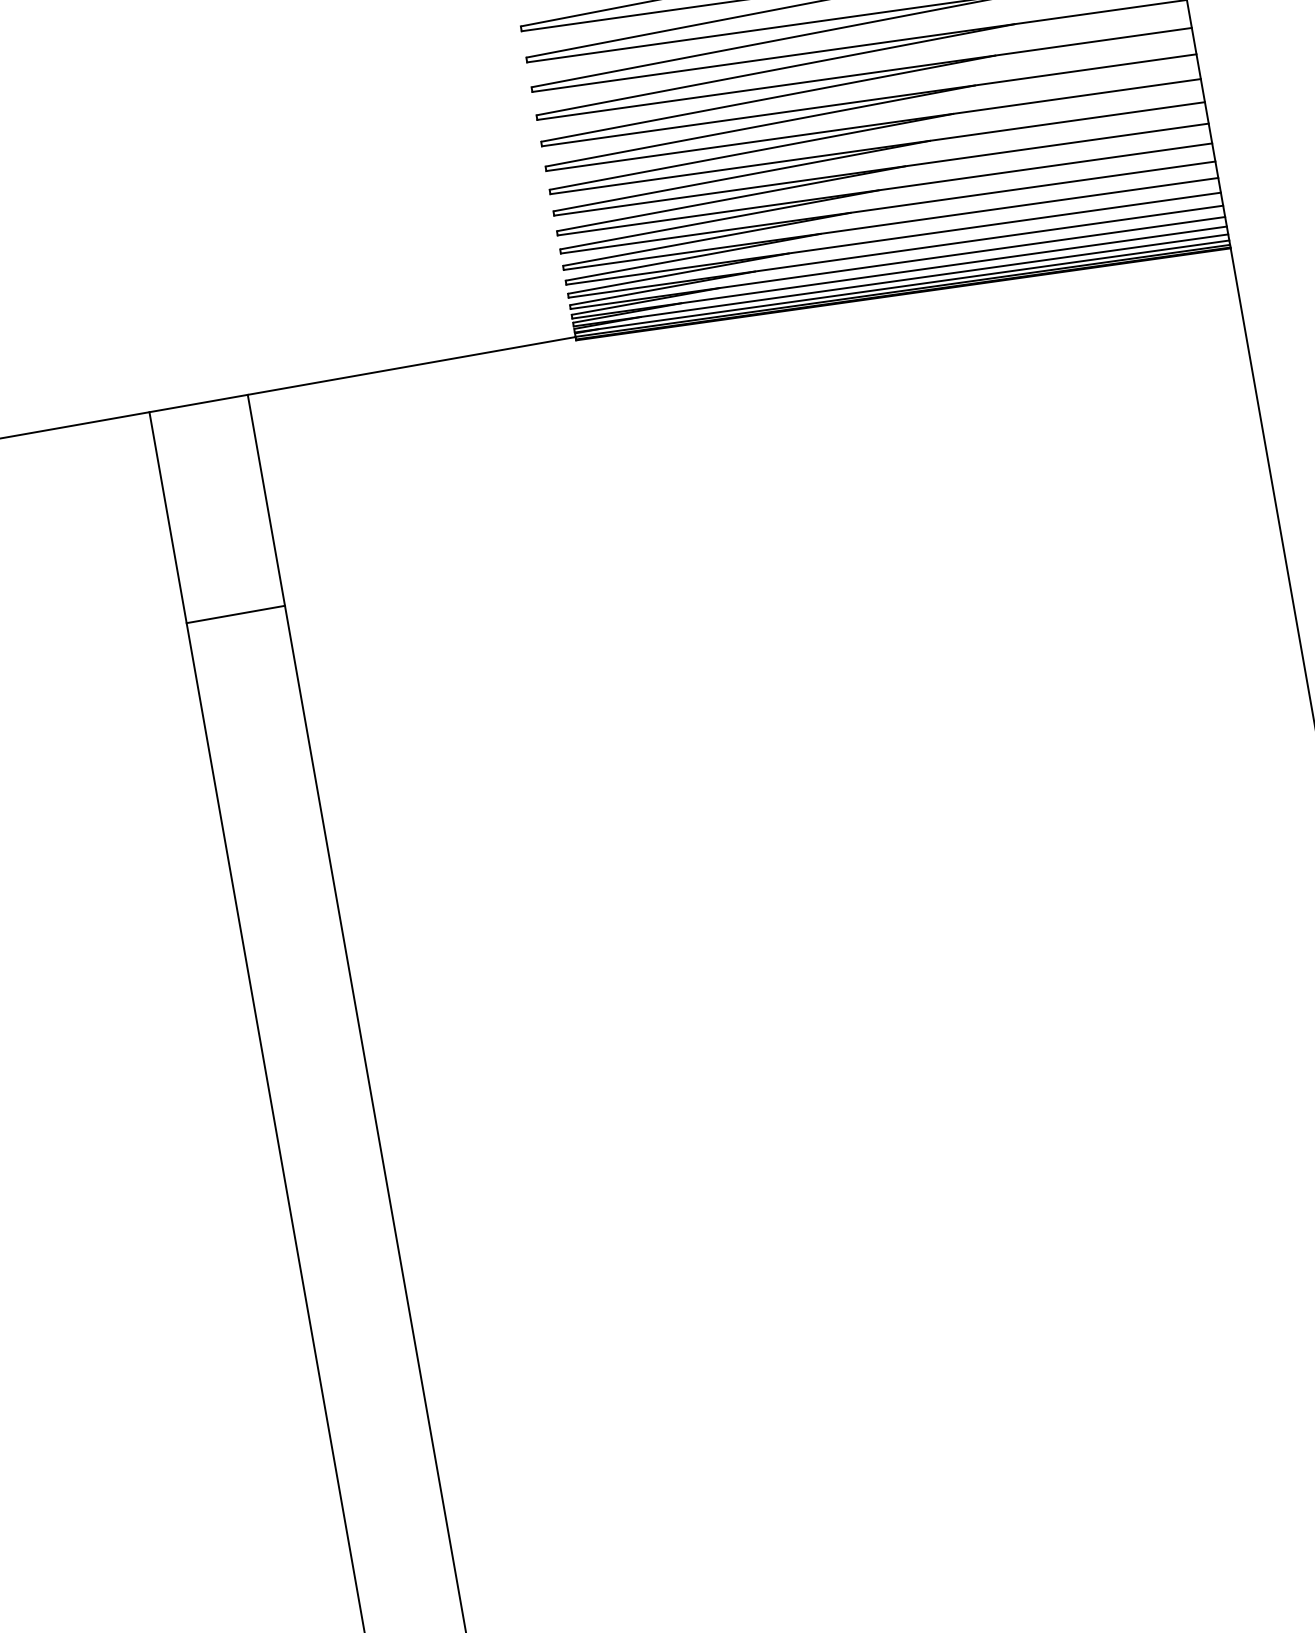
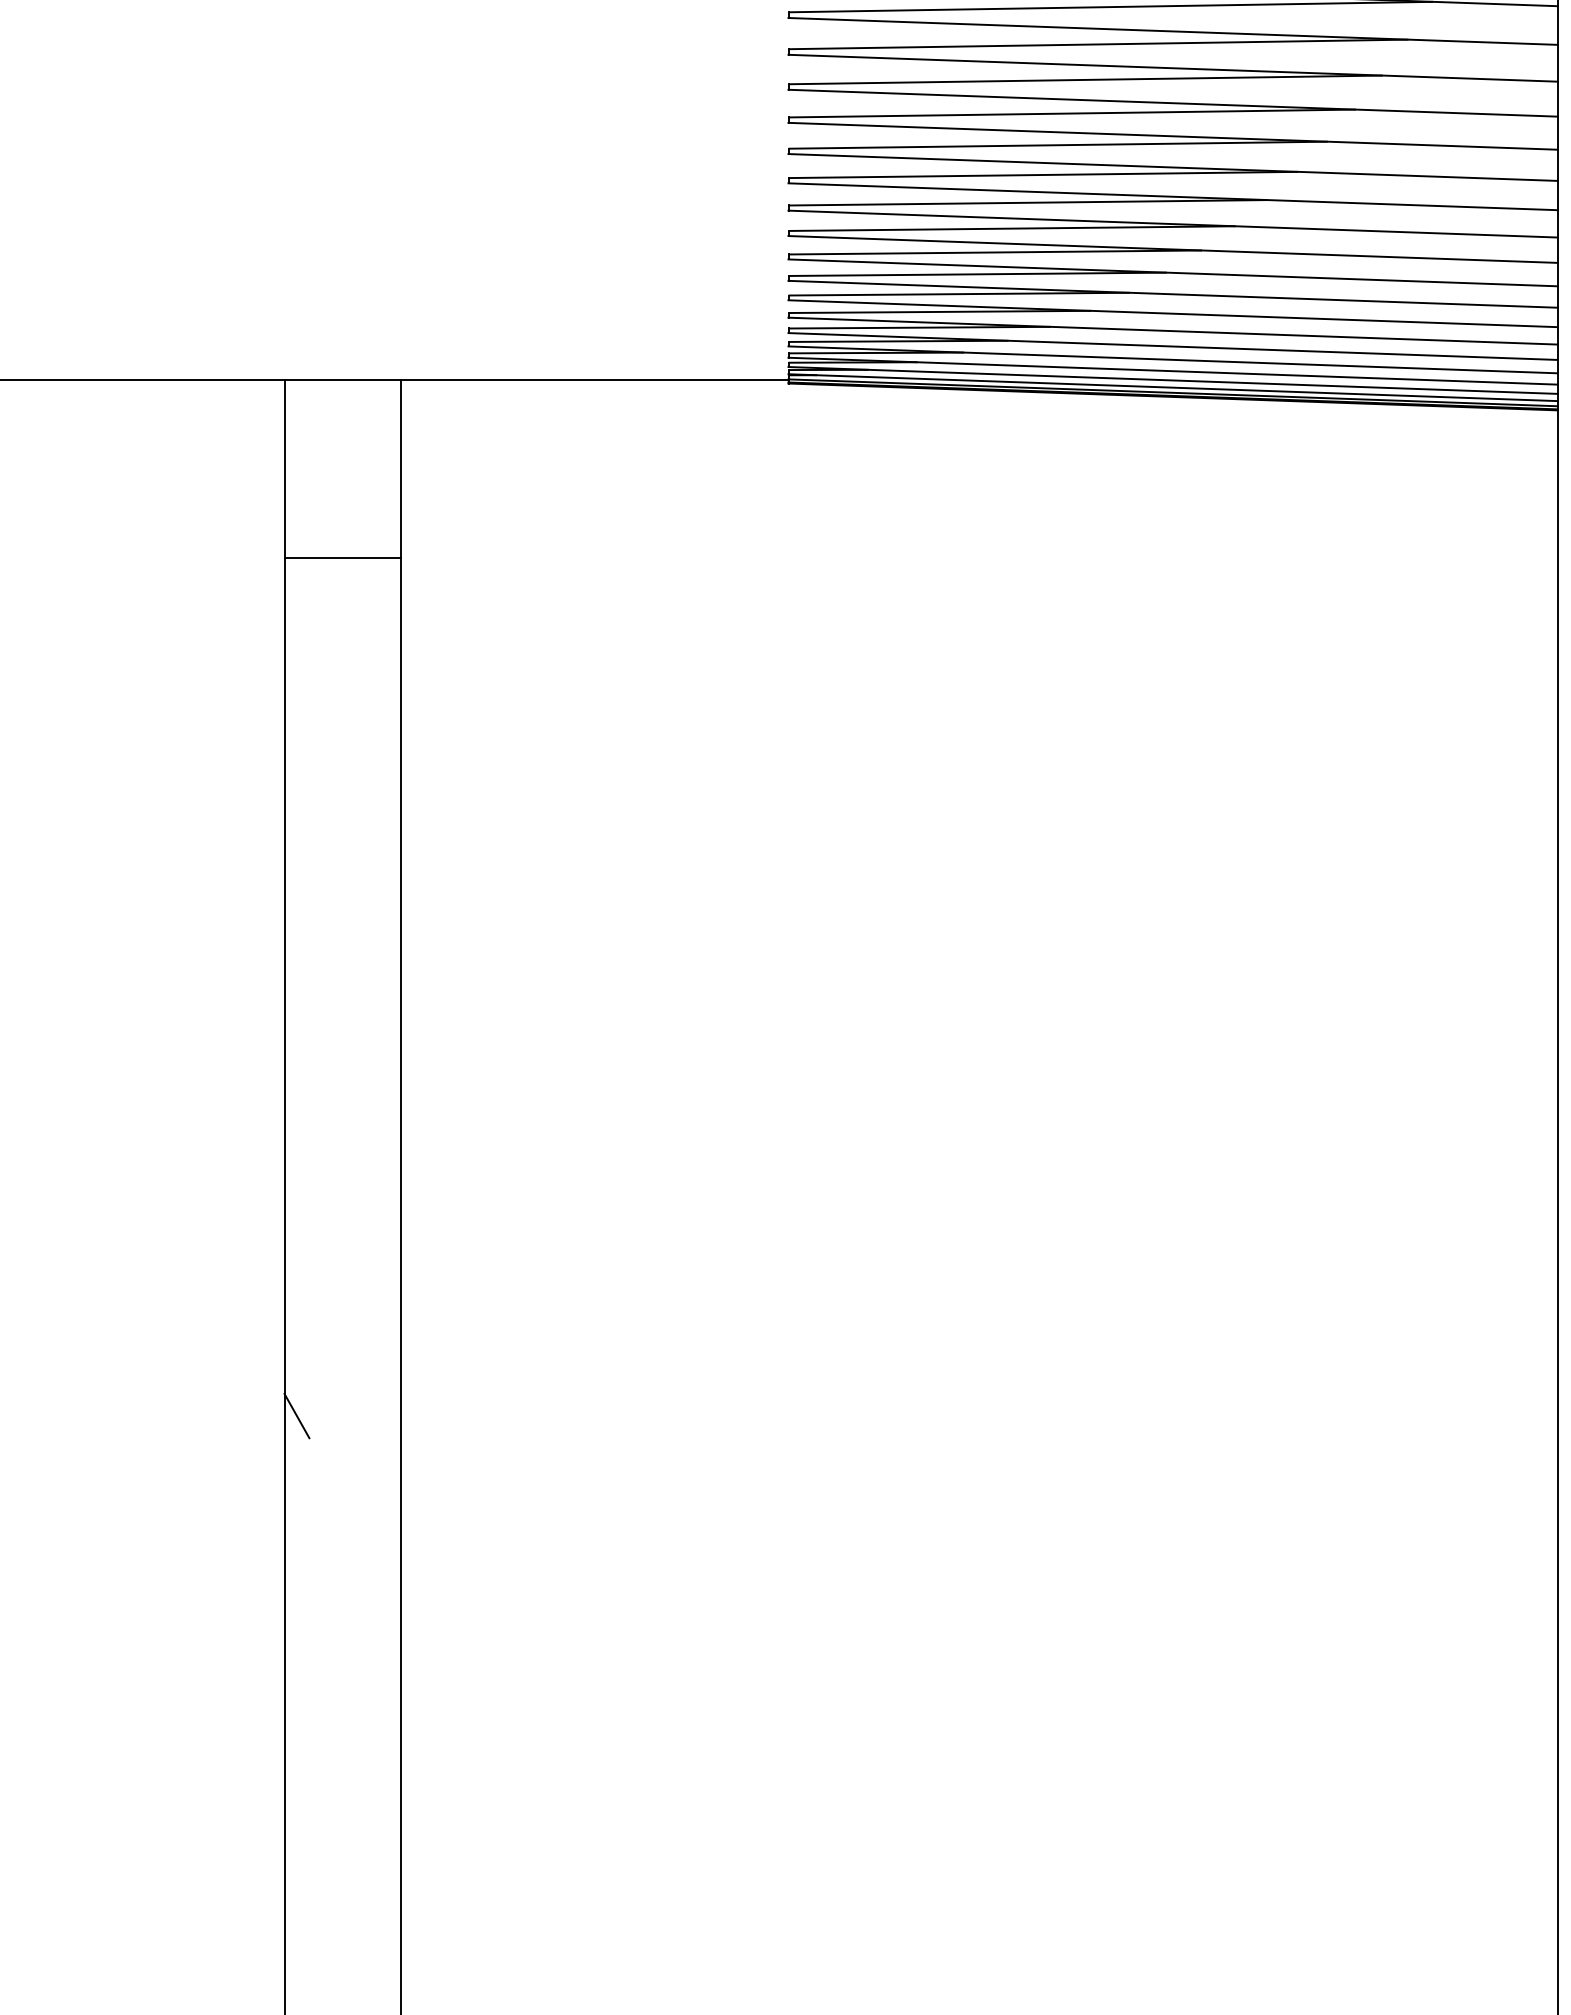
line: (235, 614) -> (342, 558), moved
line: (314, 1286) -> (296, 1415), added

